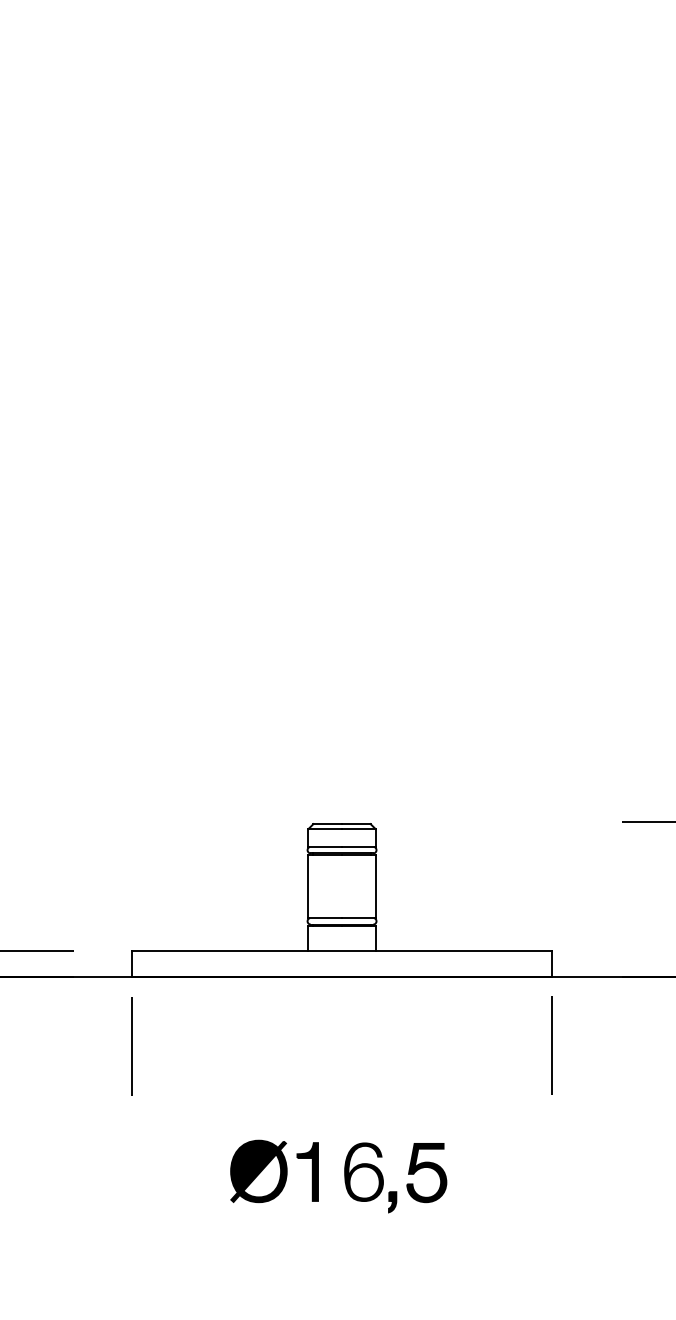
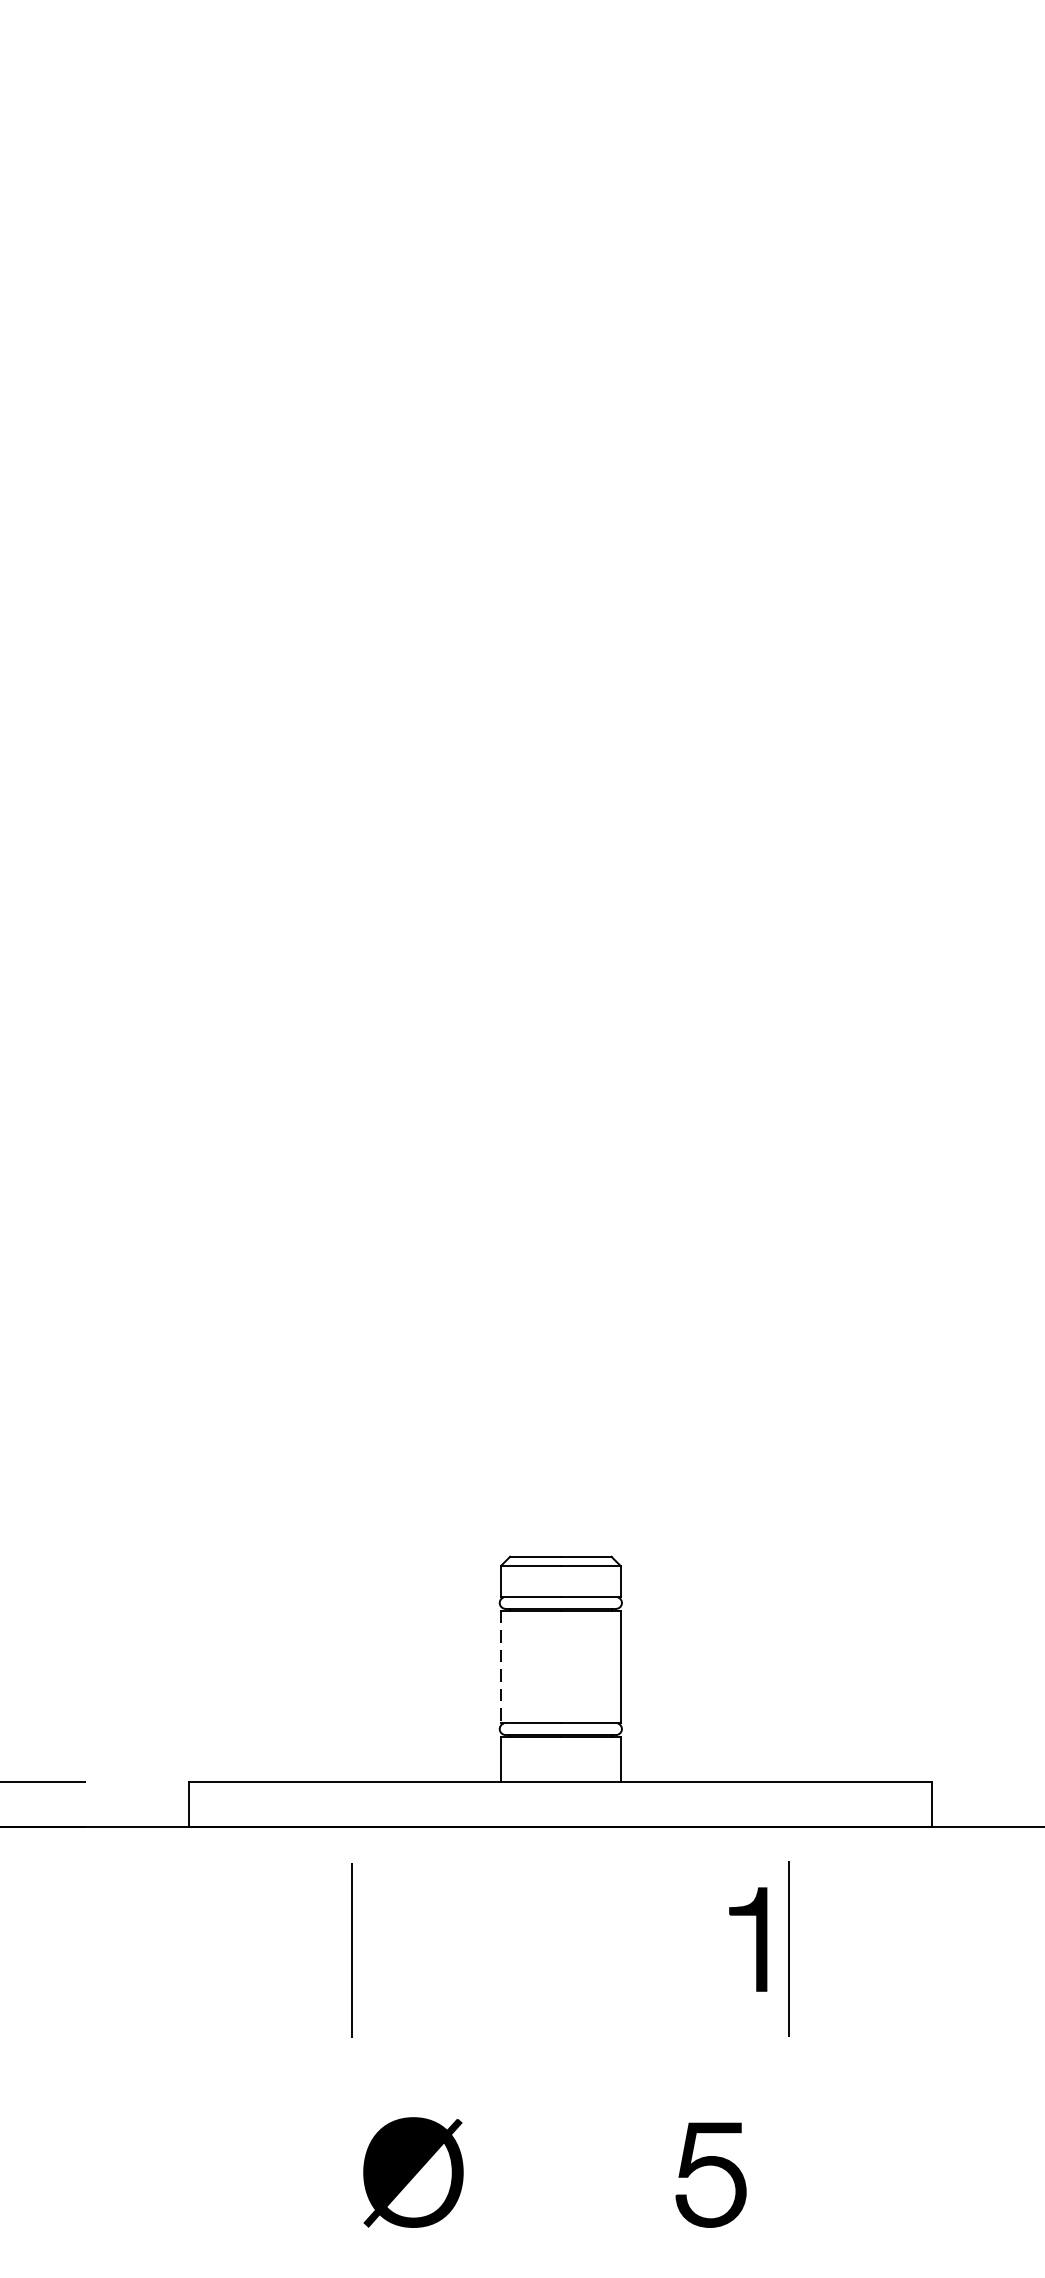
line: (308, 886) -> (501, 1667), solid -> dashed
line: (551, 1045) -> (788, 1949), moved
line: (131, 1046) -> (350, 1951), moved
part: (307, 1171) -> (747, 1938), moved
part: (370, 1177) -> (611, 2183), removed

